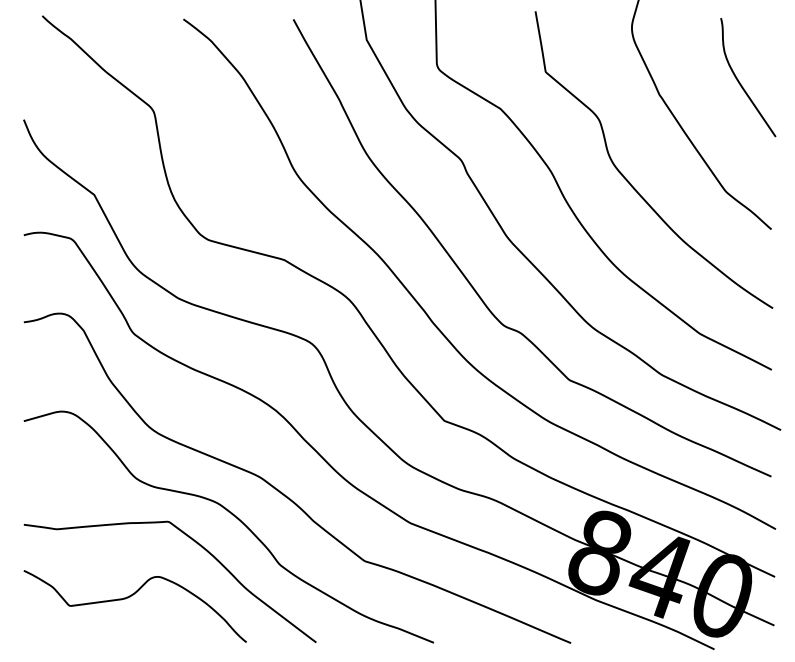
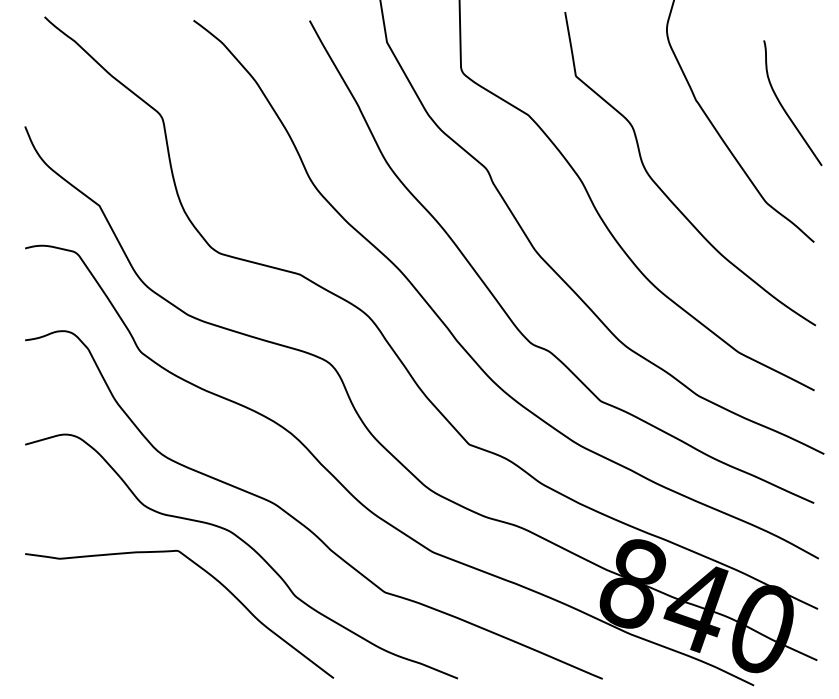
curve: (740, 82) -> (784, 108), moved
curve: (130, 597) -> (137, 630), removed

